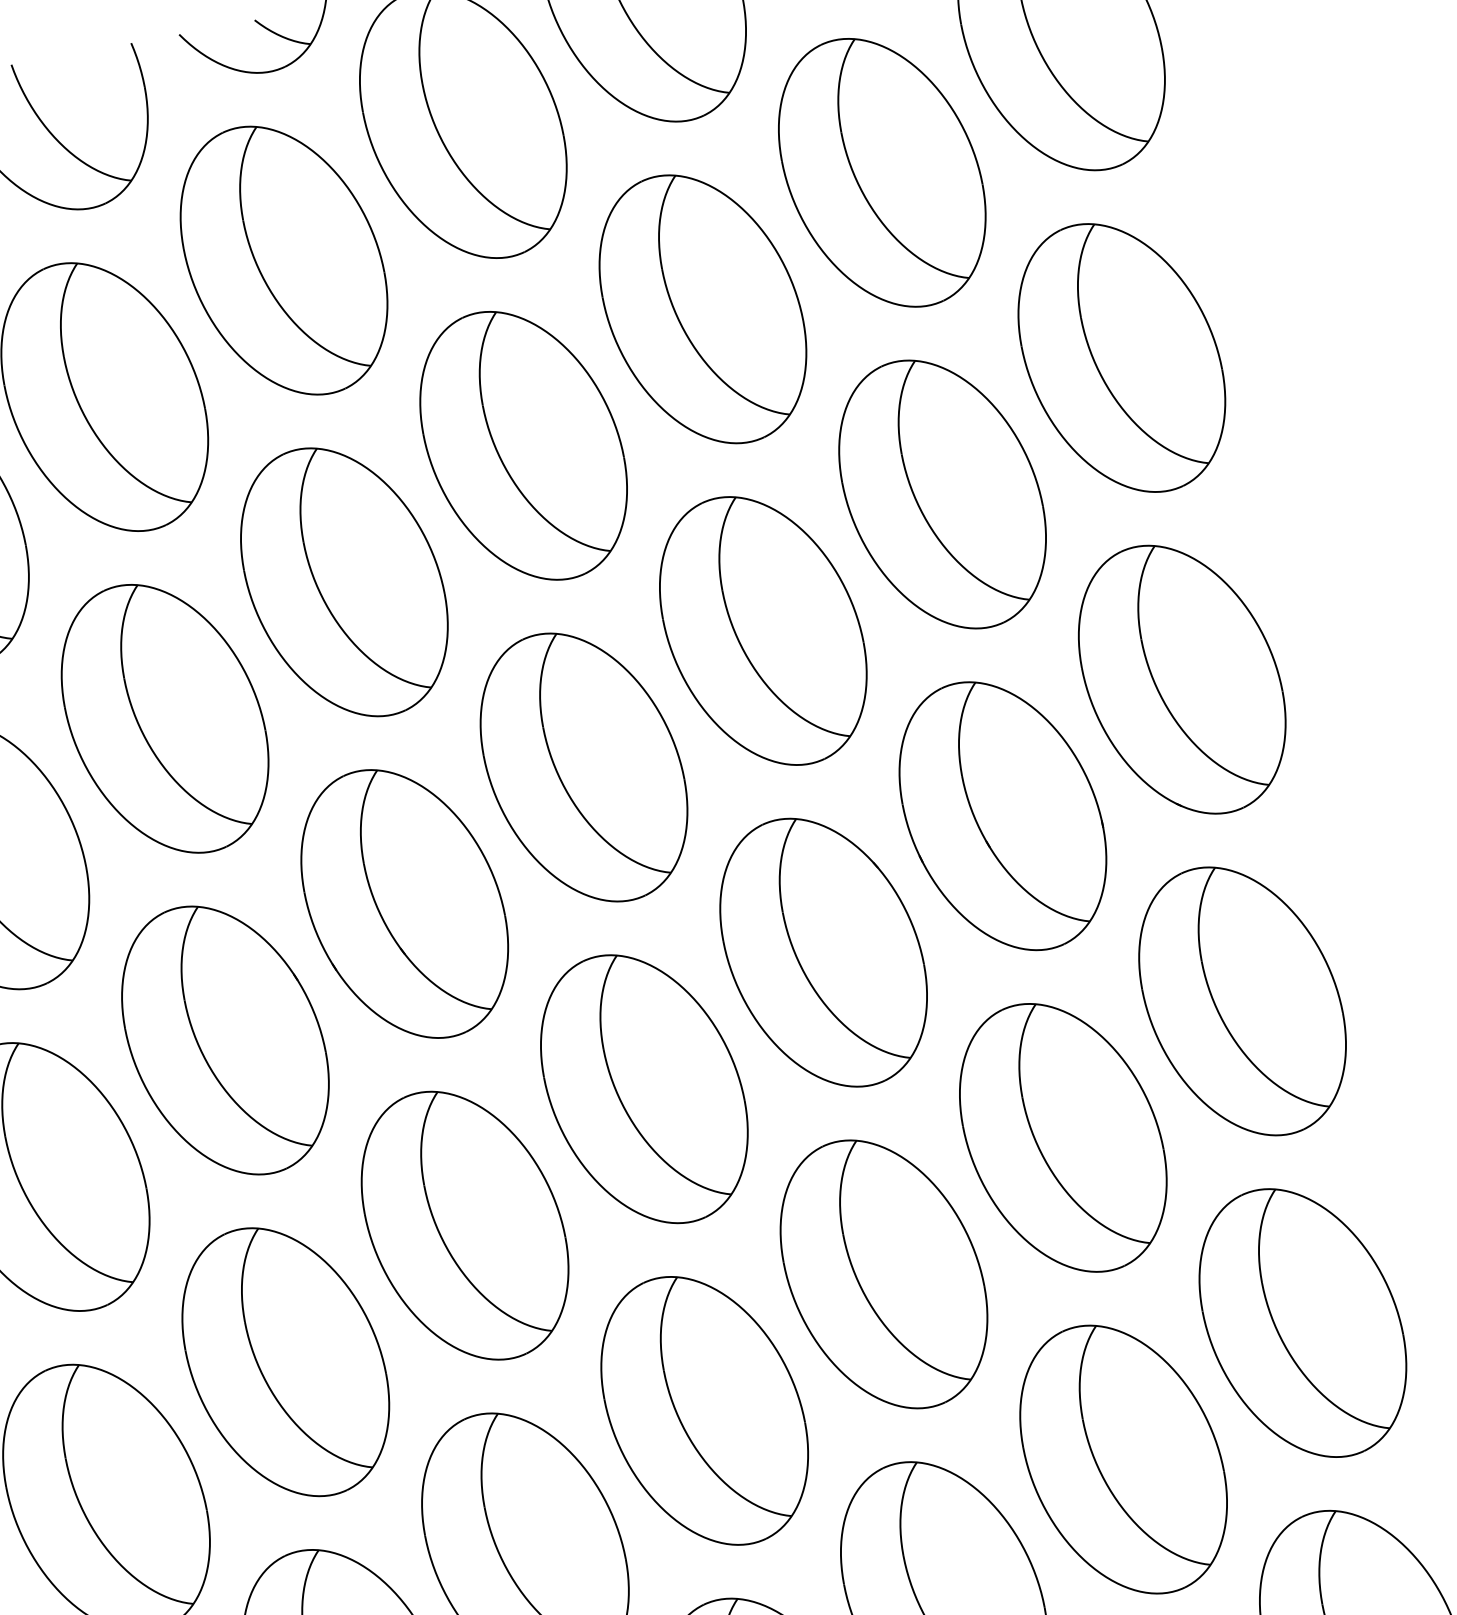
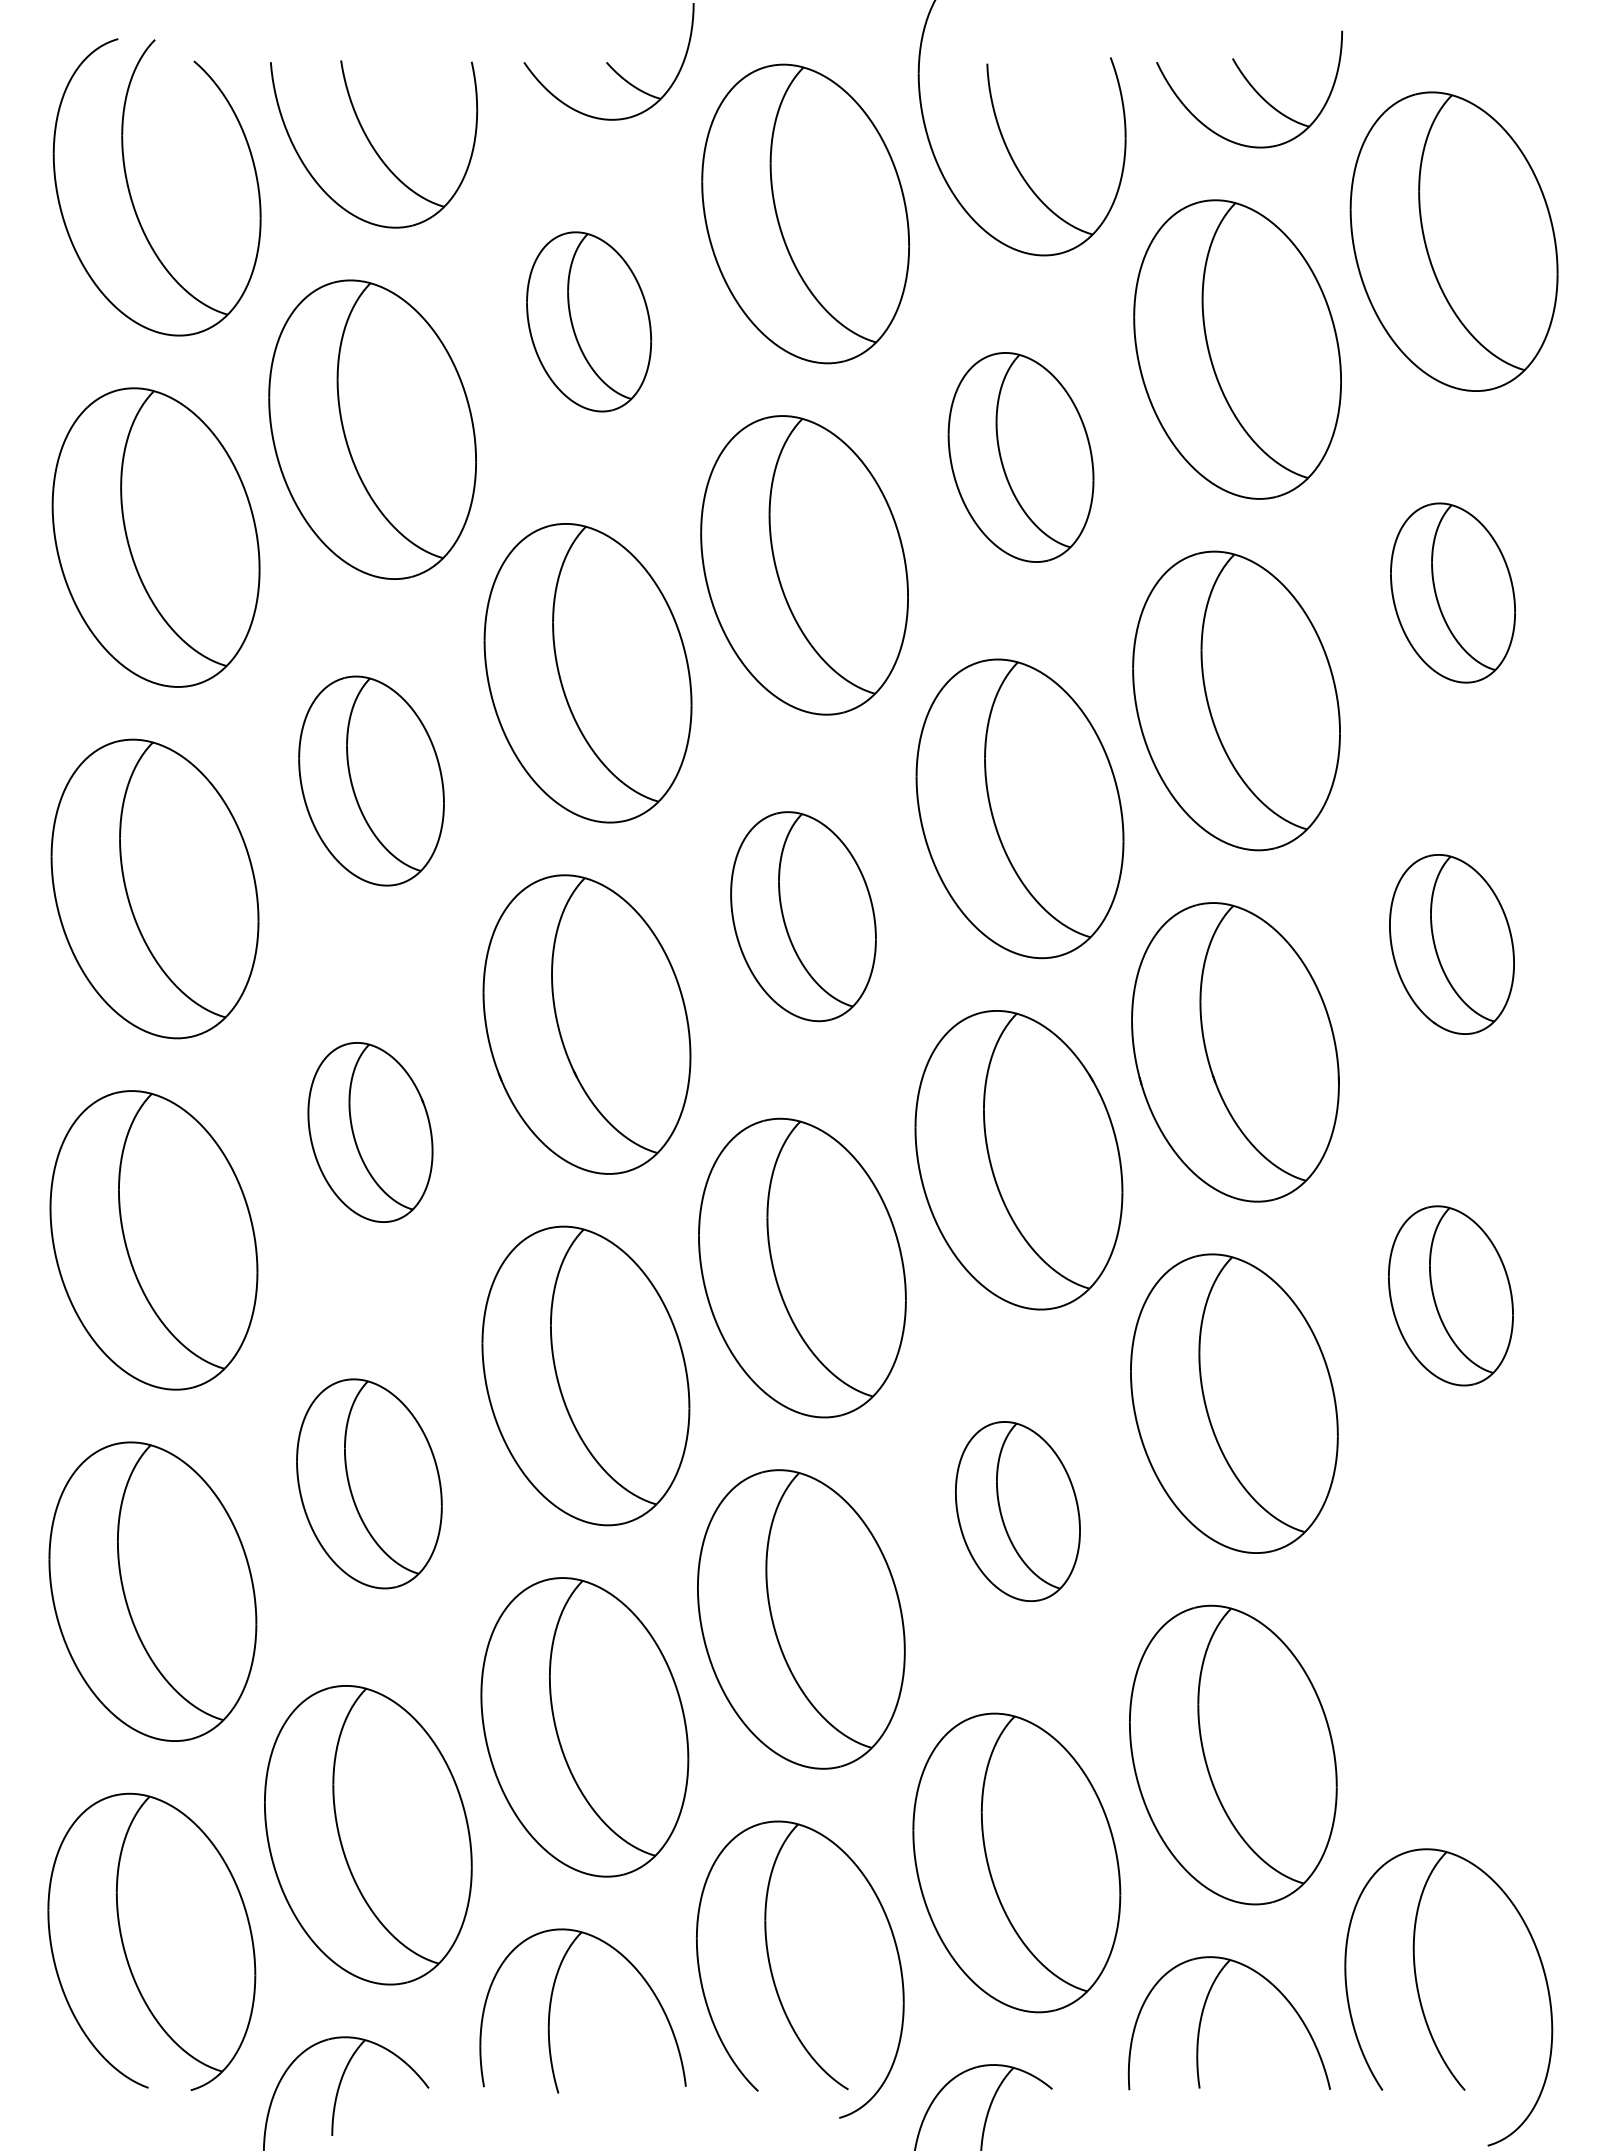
part: (283, 260) -> (588, 321), size x0.6
part: (702, 309) -> (1020, 457), size x0.7
part: (1121, 357) -> (1452, 592), size x0.6
part: (1181, 679) -> (1451, 944), size x0.6
part: (164, 718) -> (371, 780), size x0.7
part: (583, 767) -> (803, 916), size x0.7
part: (1242, 1001) -> (1450, 1295), size x0.6
part: (225, 1040) -> (370, 1132), size x0.6
part: (883, 1274) -> (1017, 1511), size x0.6
part: (1302, 1323) -> (1449, 1647), removed
part: (285, 1361) -> (369, 1483), size x0.7

